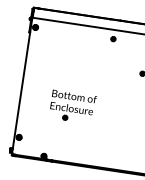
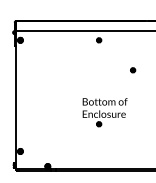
part: (72, 106) -> (104, 112), moved

